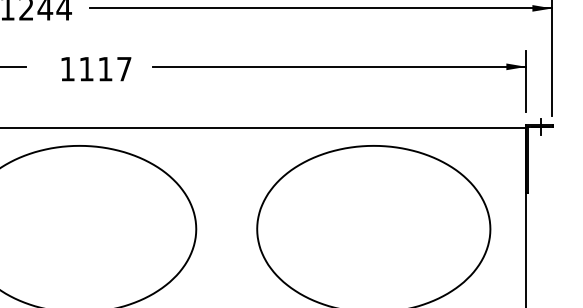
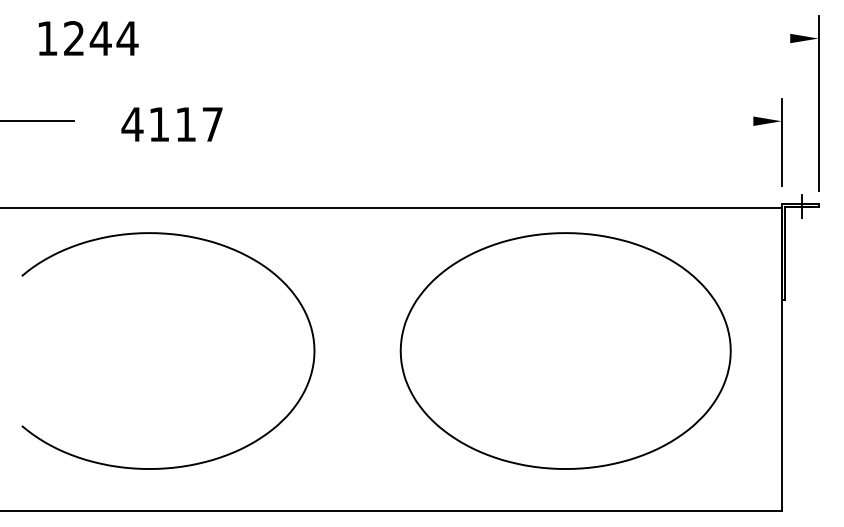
line: (320, 8) -> (490, 38), removed
line: (339, 67) -> (517, 121), removed
text: (67, 69) -> (132, 124), 1117 -> 4117

